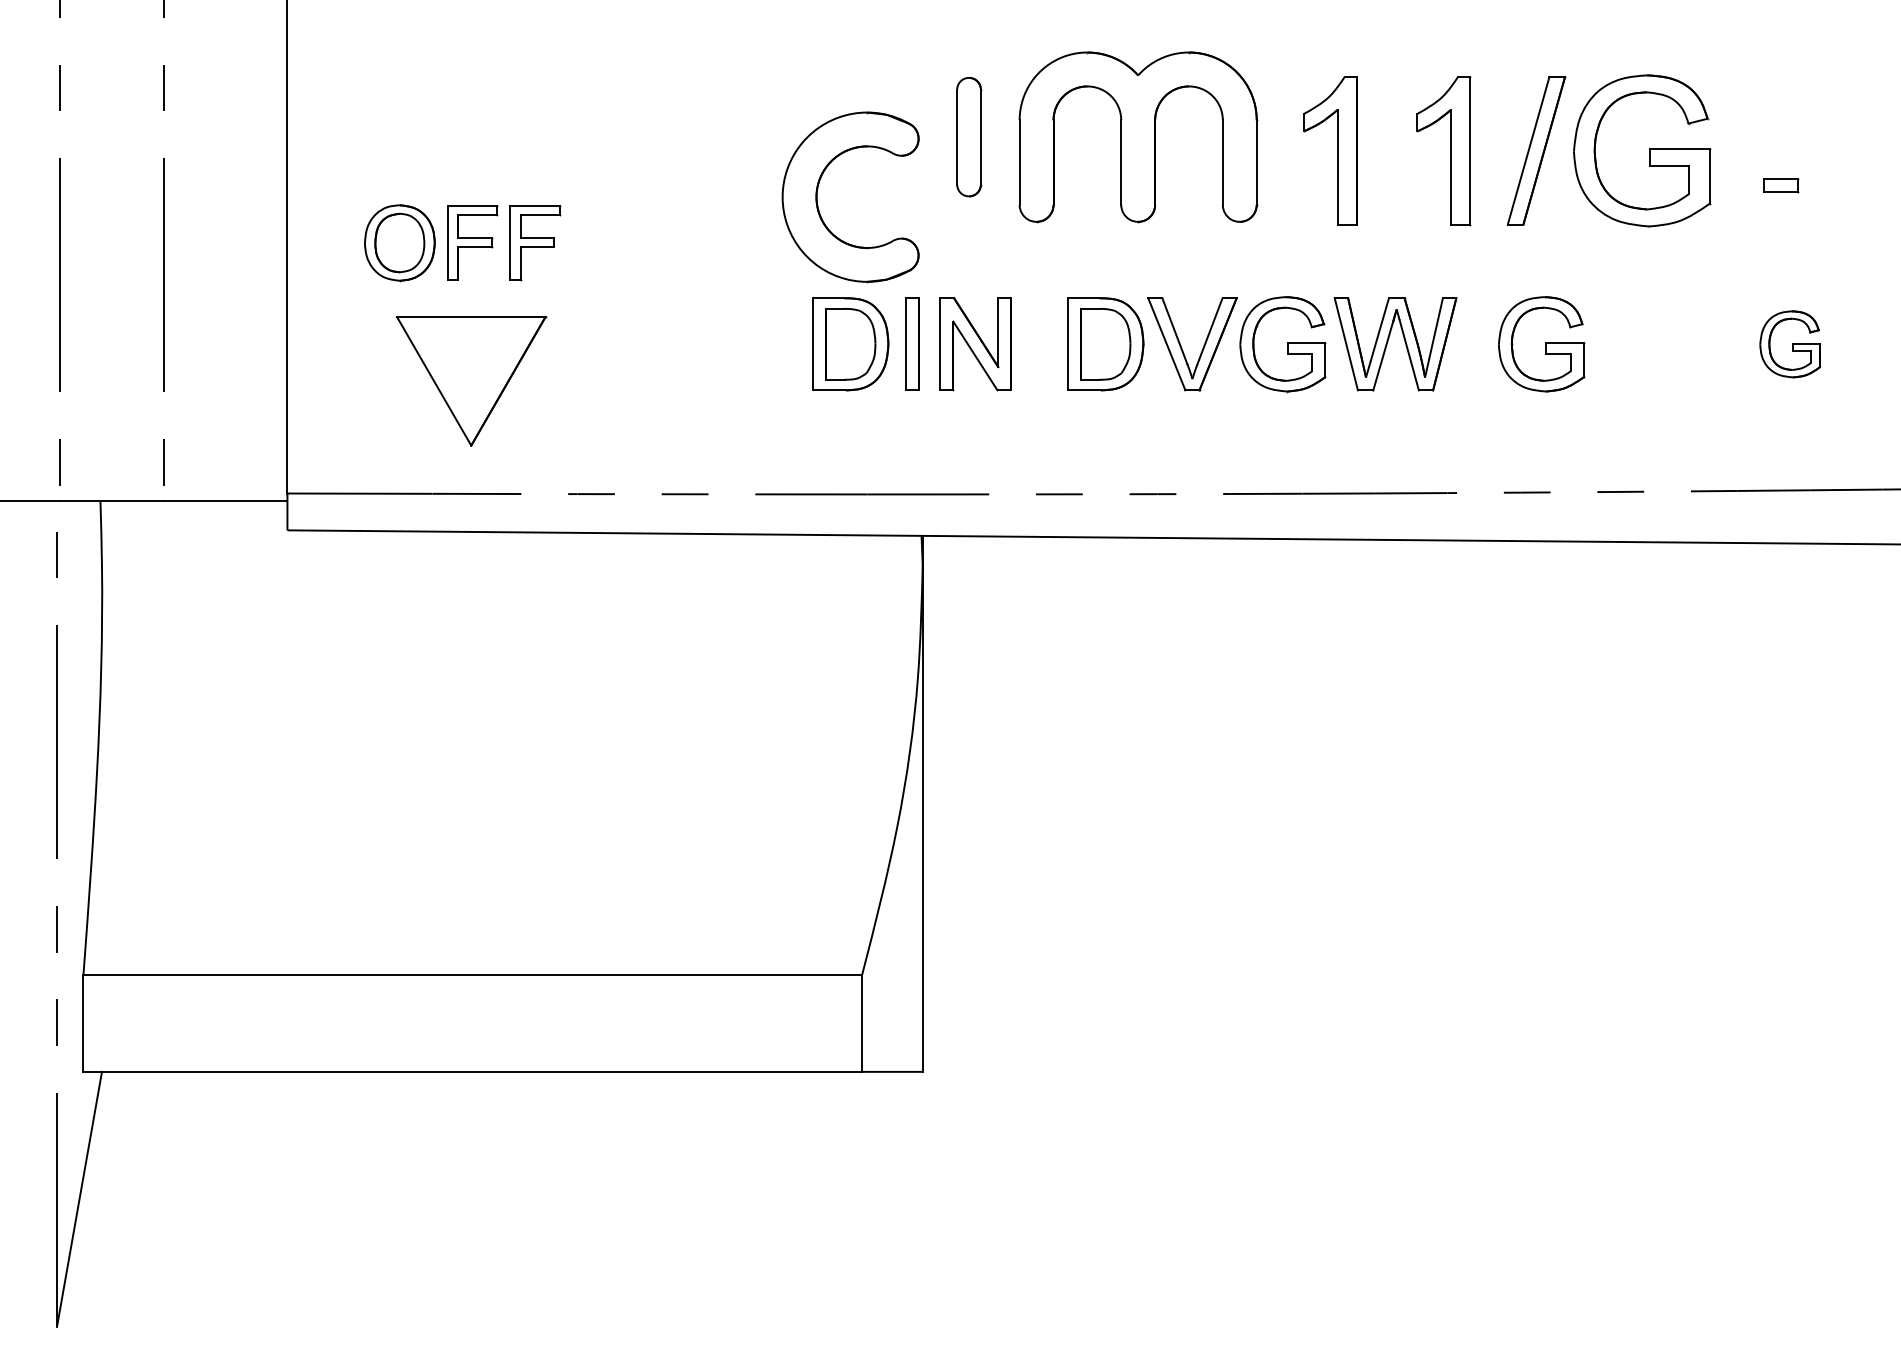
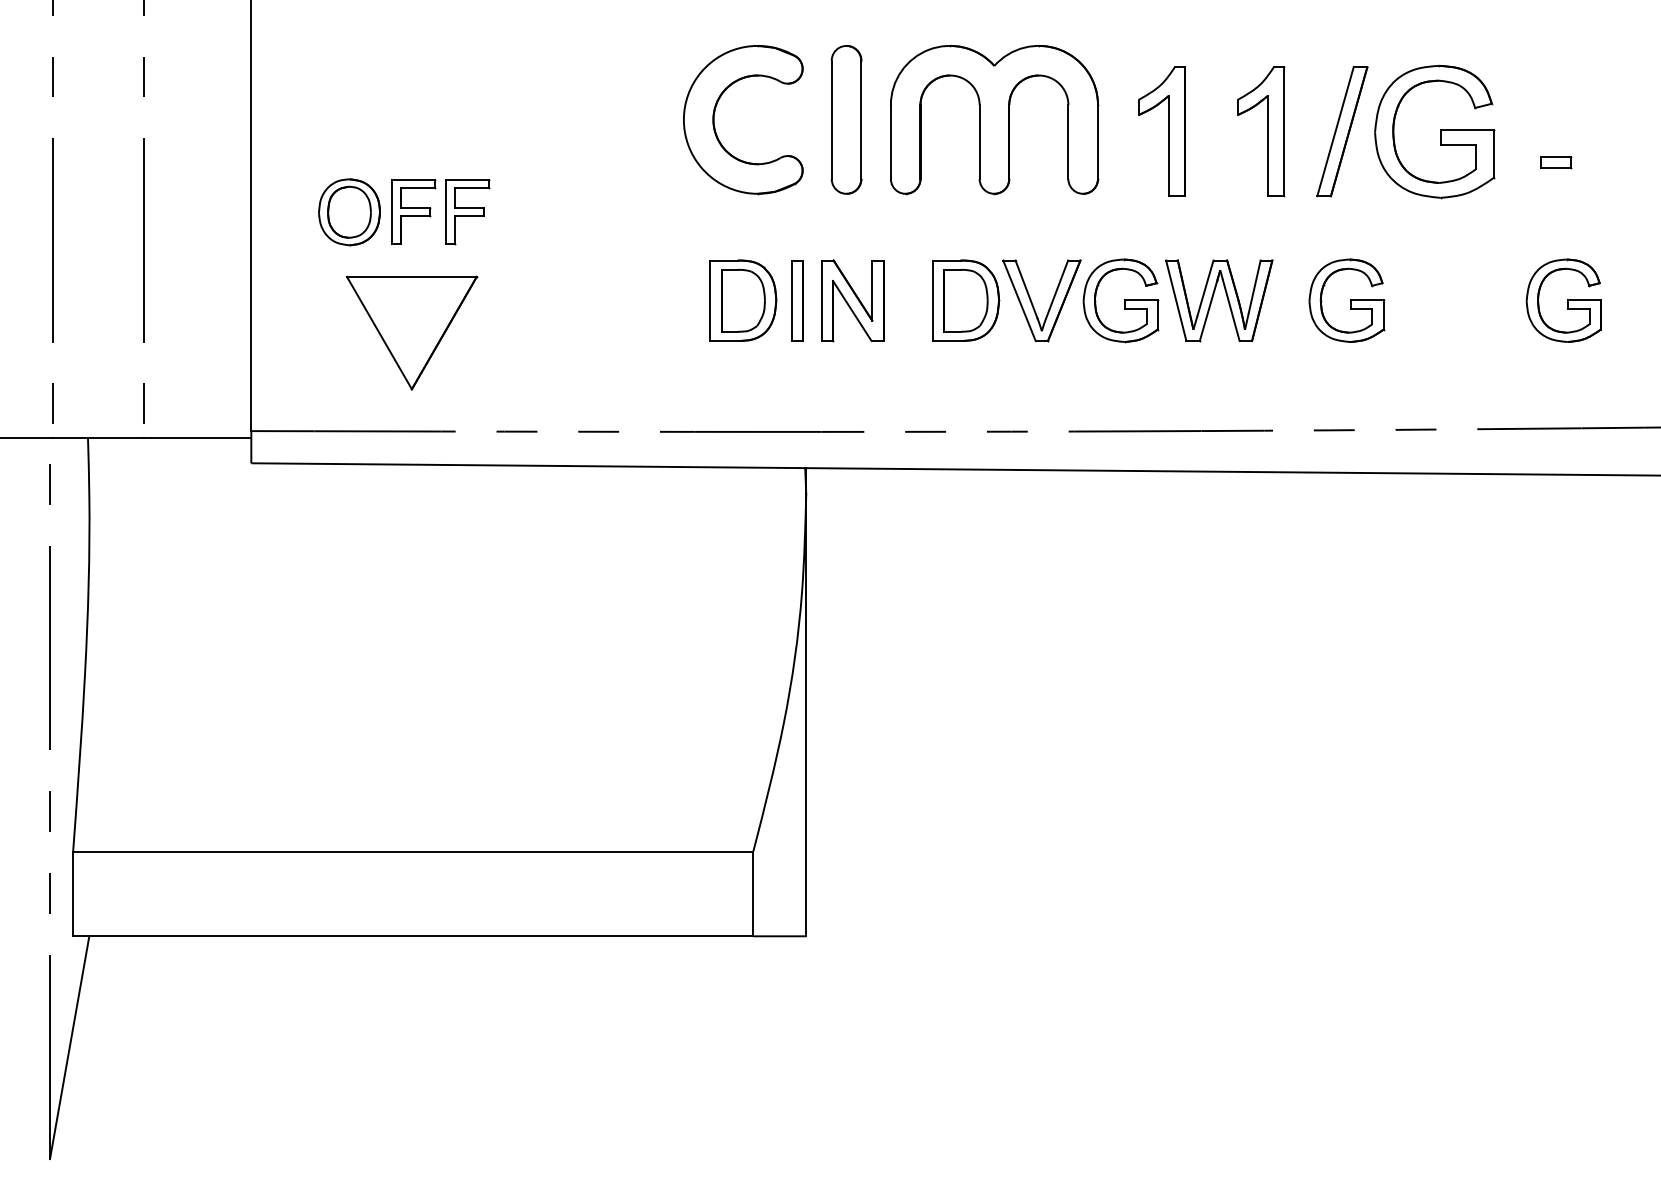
part: (969, 136) -> (847, 119), size x1.43
part: (818, 205) -> (715, 127), moved
part: (1789, 344) -> (1563, 300), size x1.43

